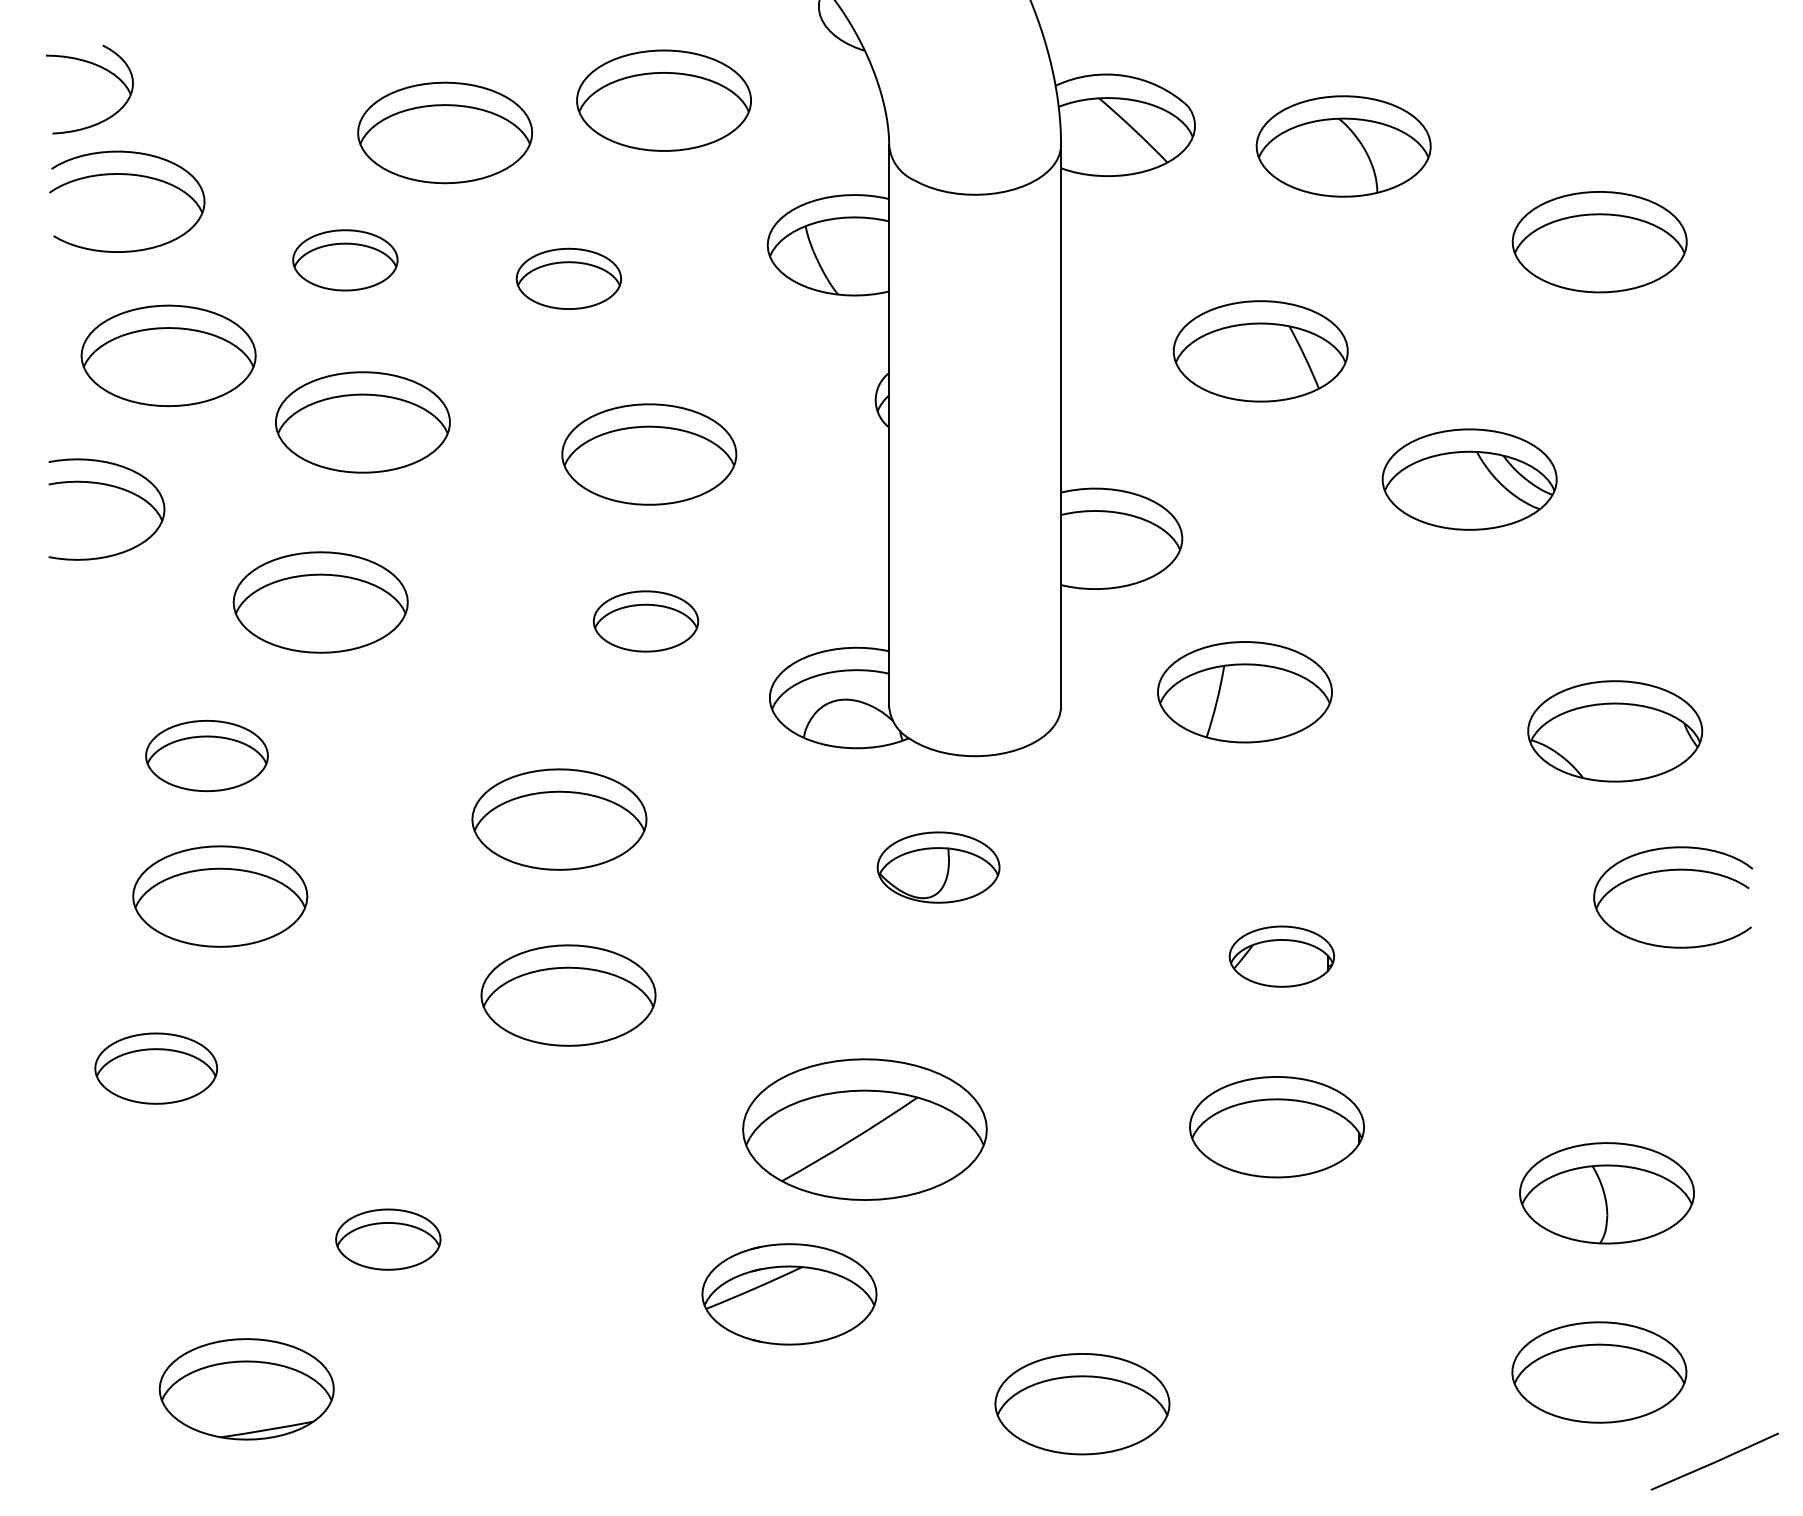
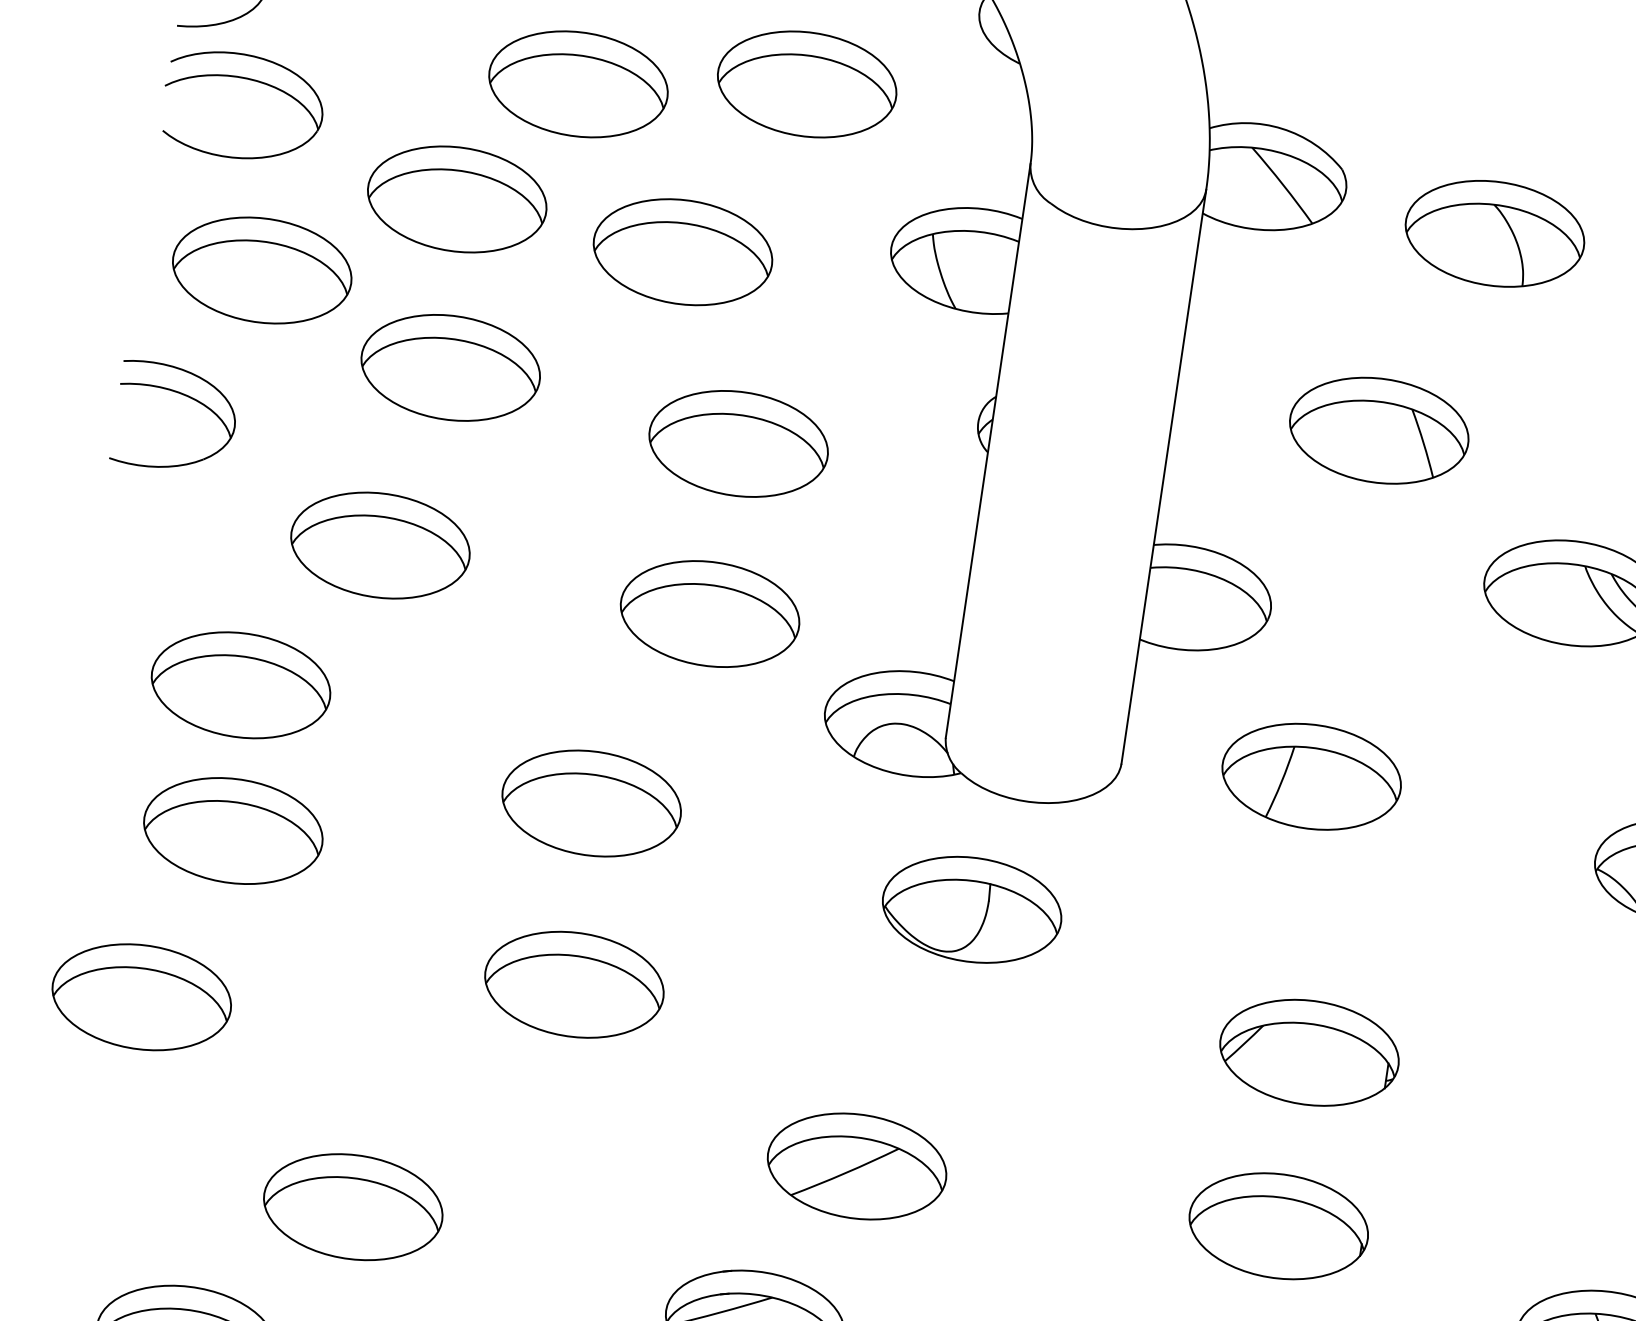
part: (345, 260) -> (457, 199), size x1.67
part: (568, 278) -> (682, 251), size x1.67
part: (645, 621) -> (709, 614), size x1.67
part: (206, 755) -> (240, 684), size x1.43
part: (938, 867) -> (971, 909), size x1.43
part: (1281, 956) -> (1309, 1052), size x1.67
part: (156, 1068) -> (142, 997), size x1.43
part: (864, 1129) -> (856, 1166), size x0.71
part: (388, 1239) -> (353, 1206), size x1.67

